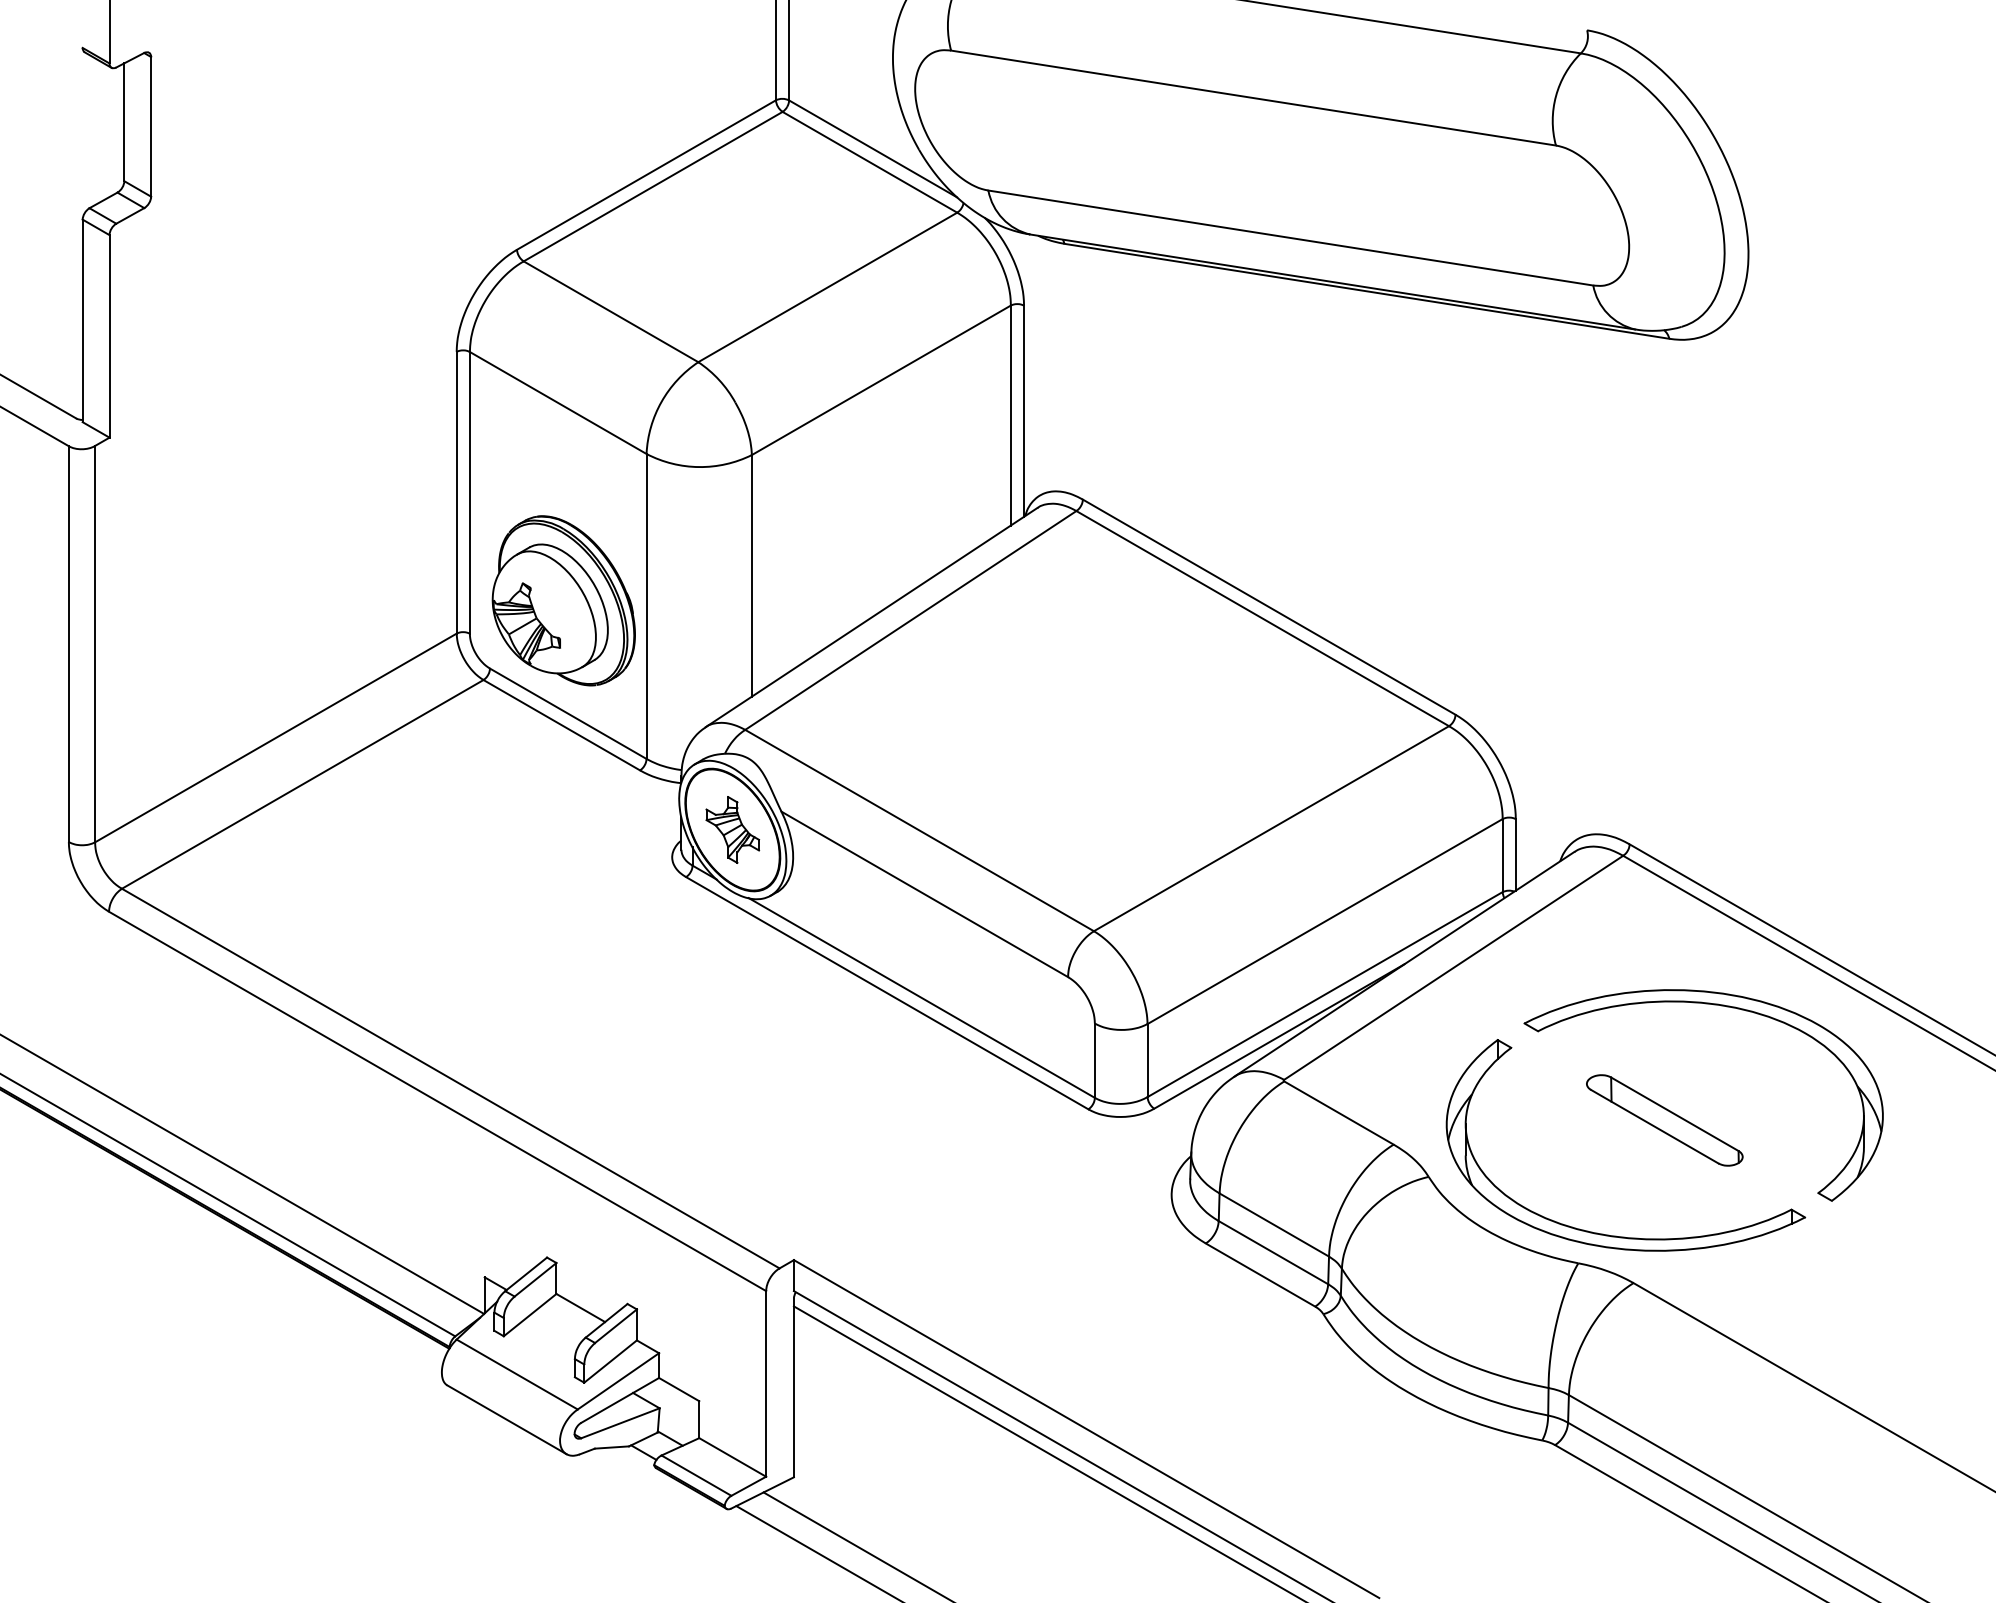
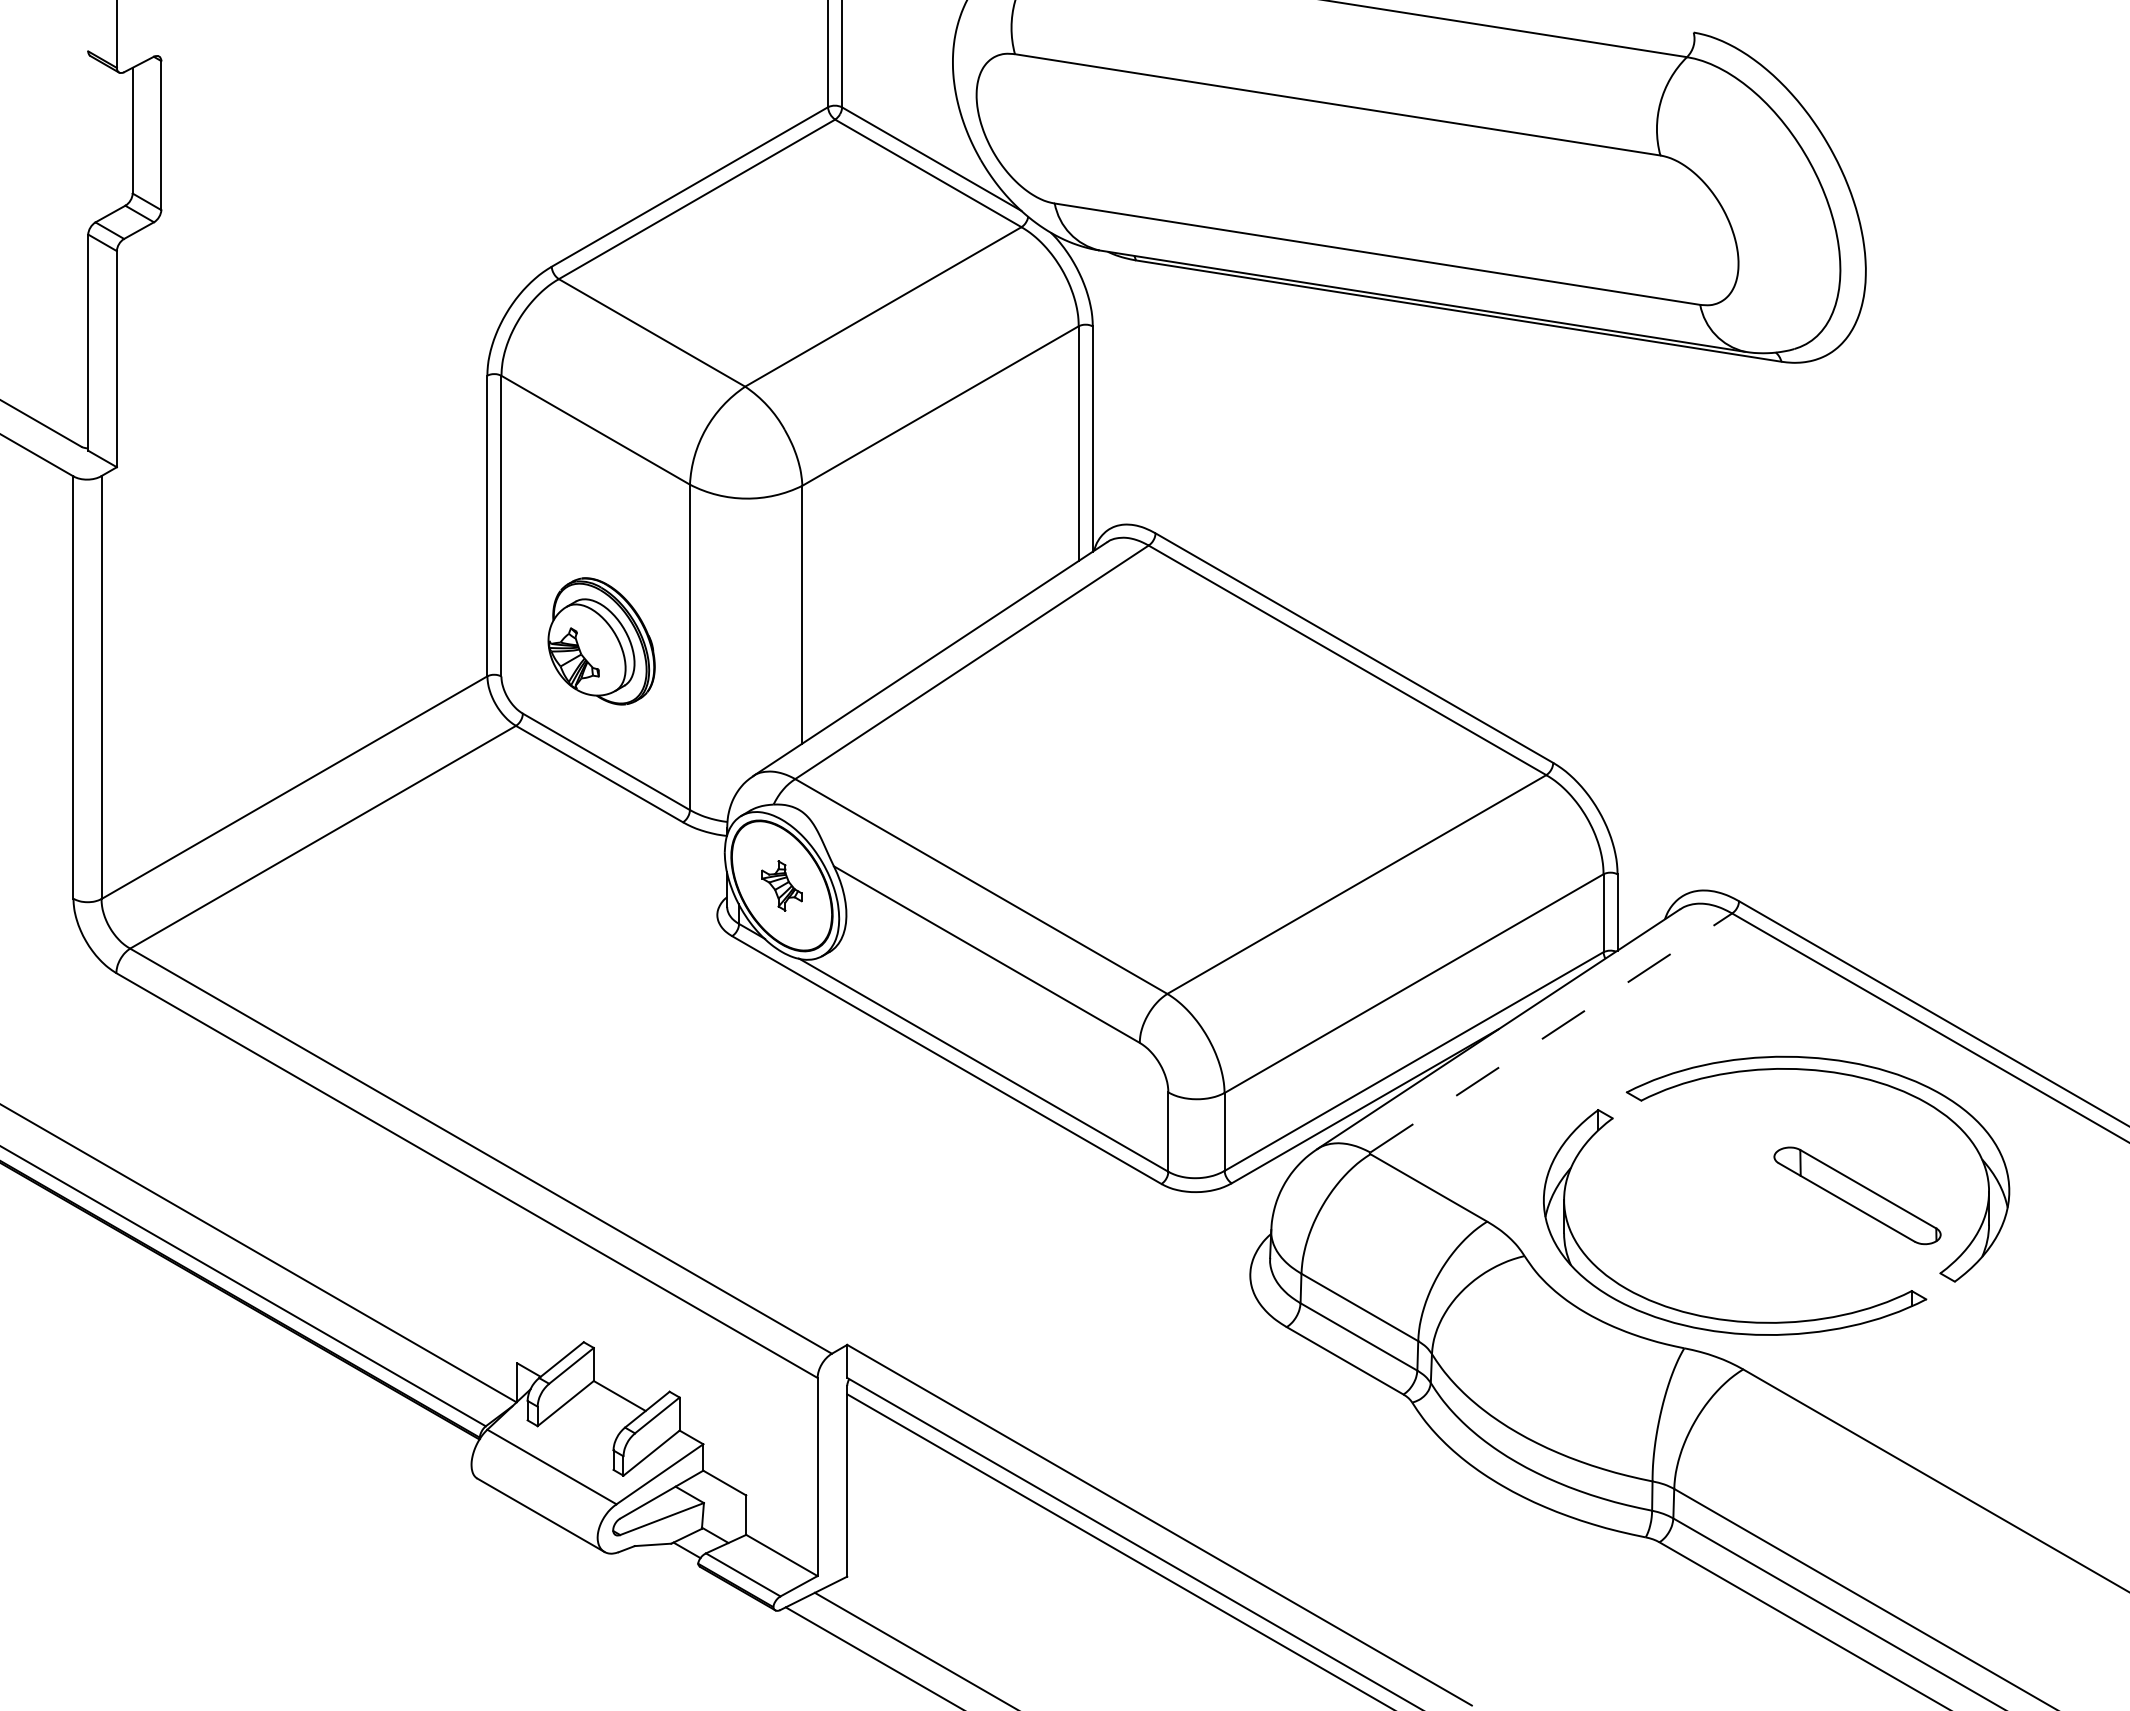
part: (563, 600) -> (601, 641), size x0.7
part: (732, 829) -> (781, 885), size x0.7
line: (1453, 967) -> (1551, 1032), solid -> dashed
part: (1664, 1120) -> (1857, 1195), moved

